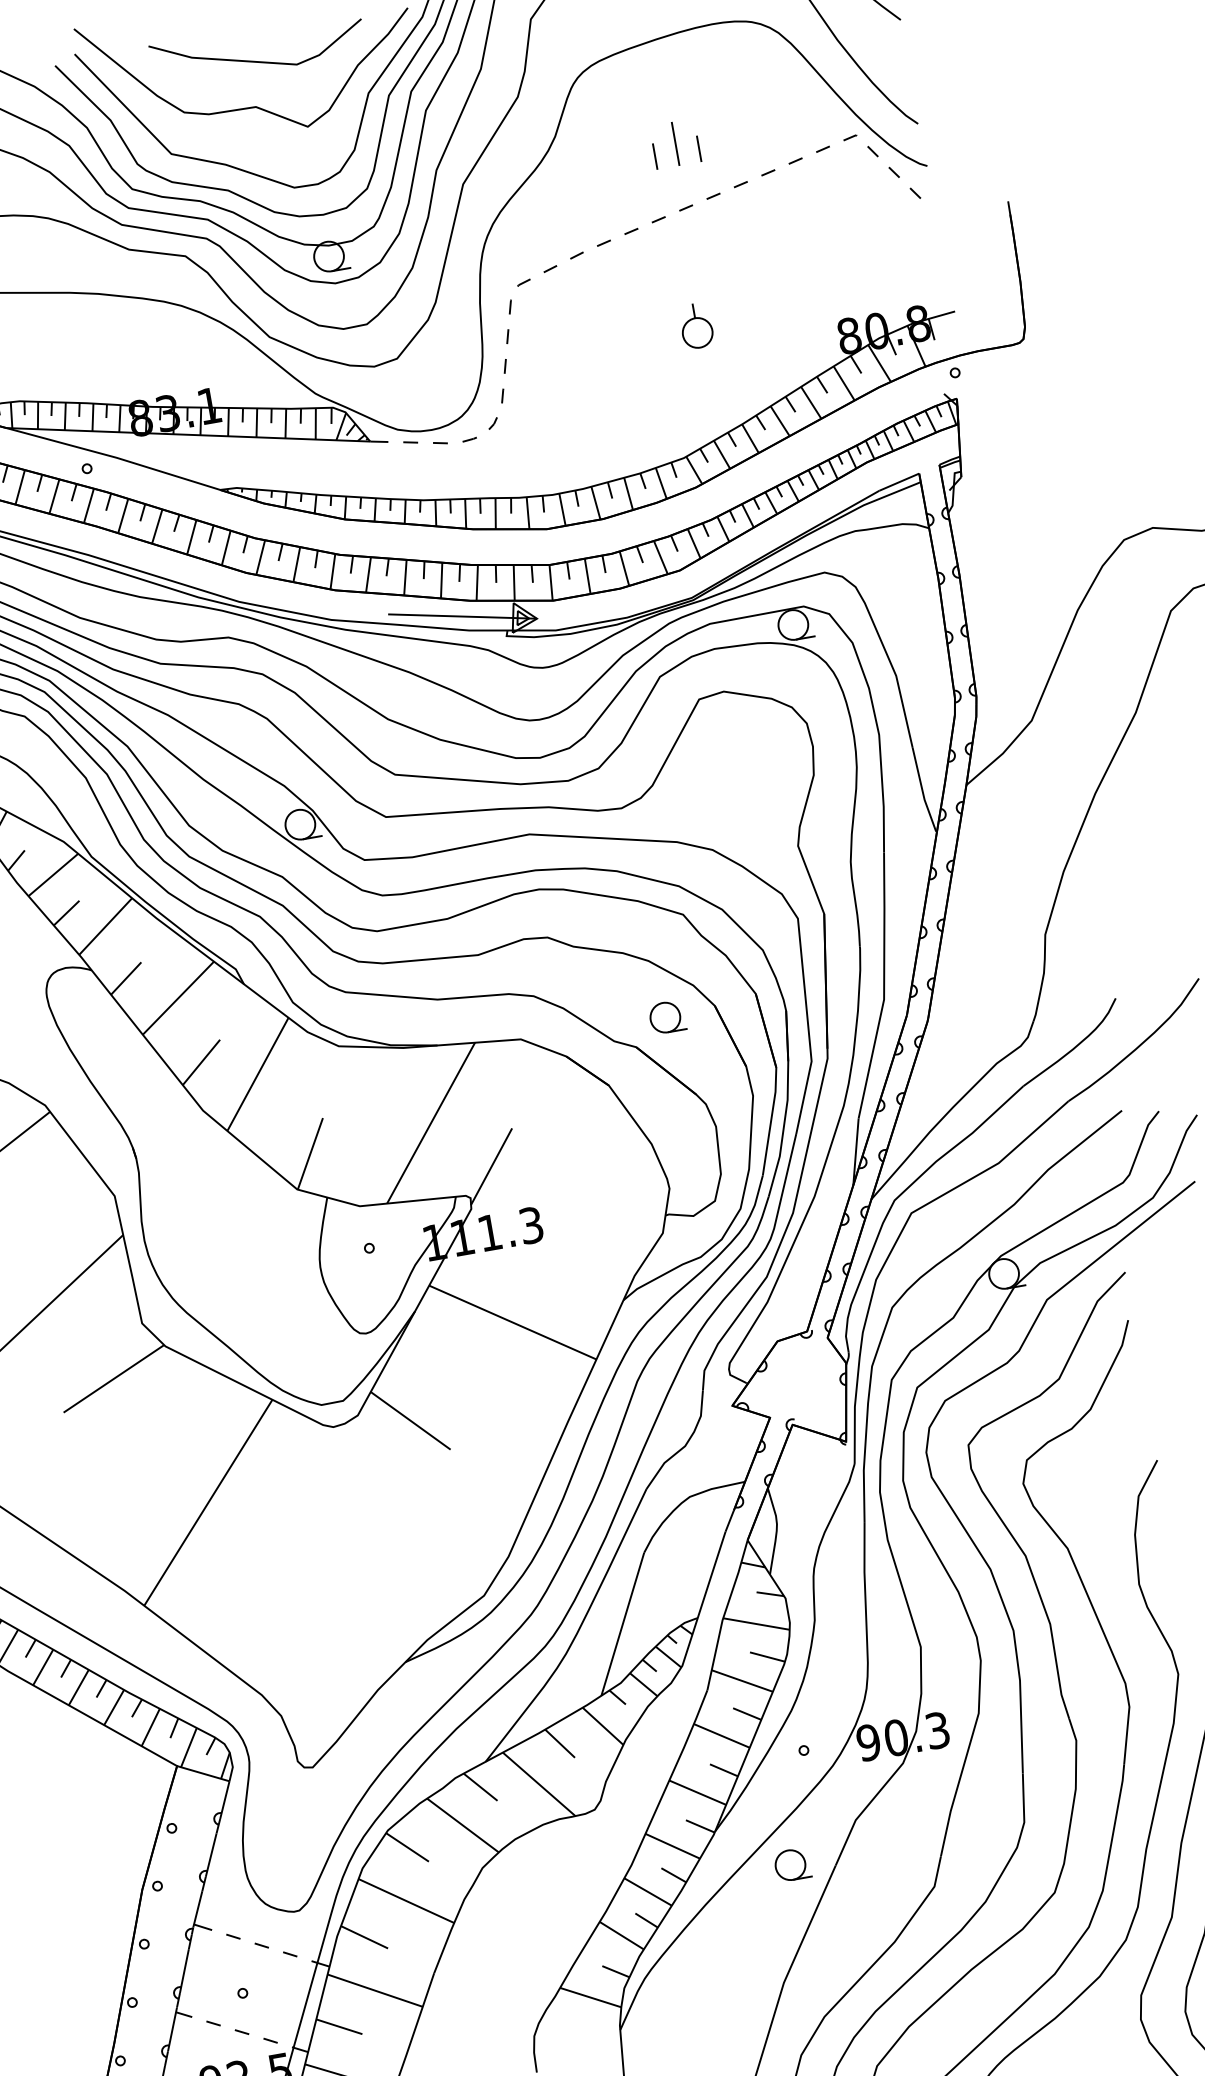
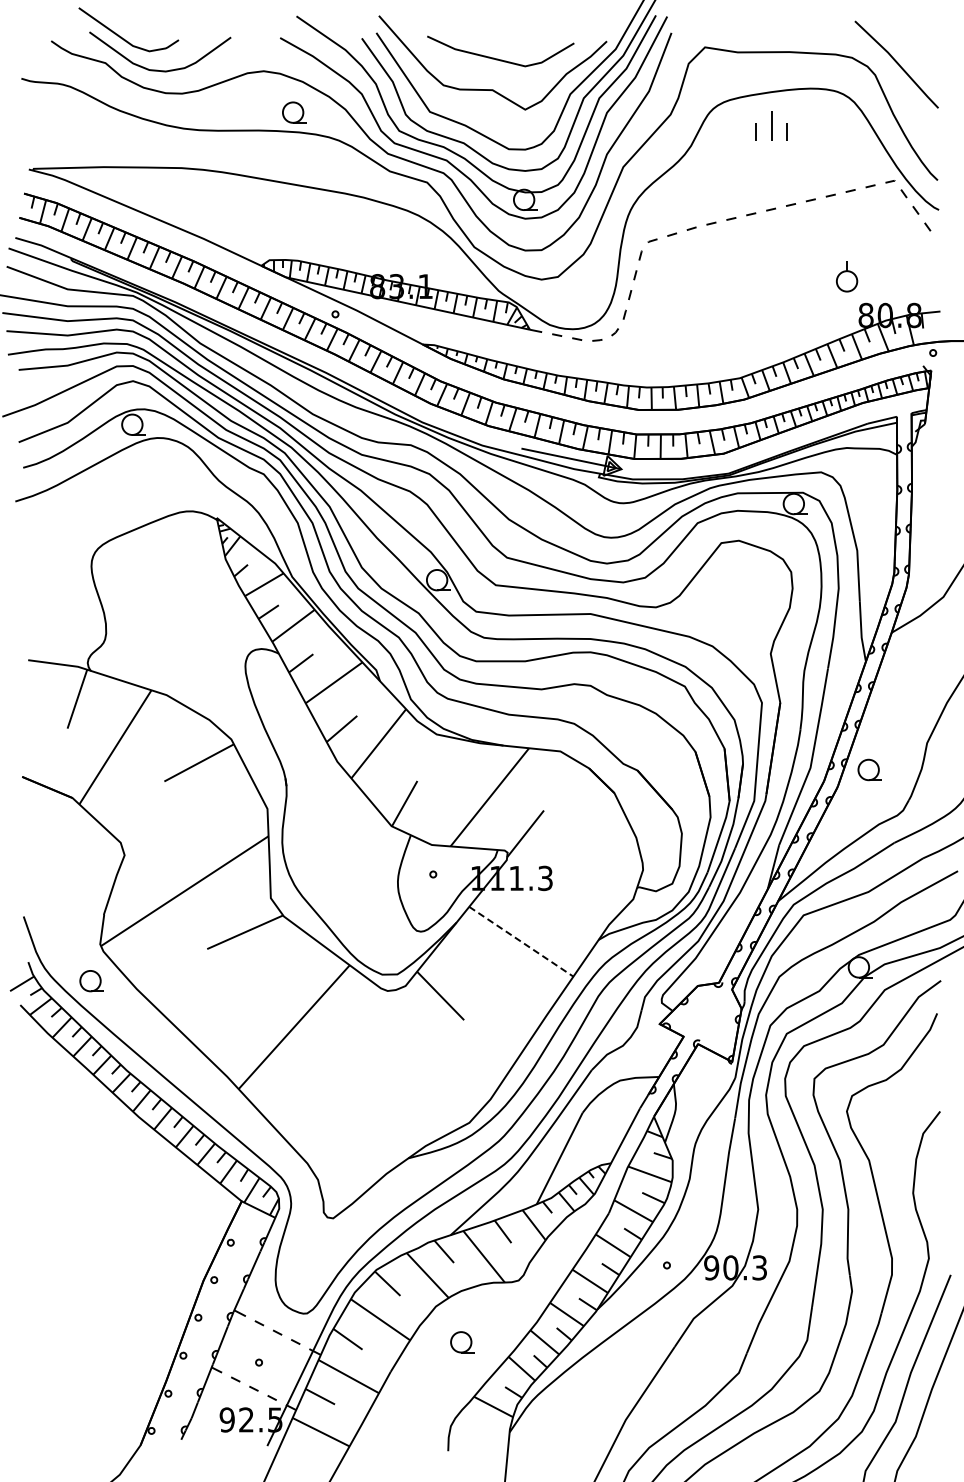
part: (675, 143) -> (771, 125), moved
part: (697, 325) -> (847, 276), moved
part: (666, 1016) -> (869, 769), moved
line: (513, 1322) -> (521, 941), solid -> dashed
part: (792, 1865) -> (462, 1342), moved

